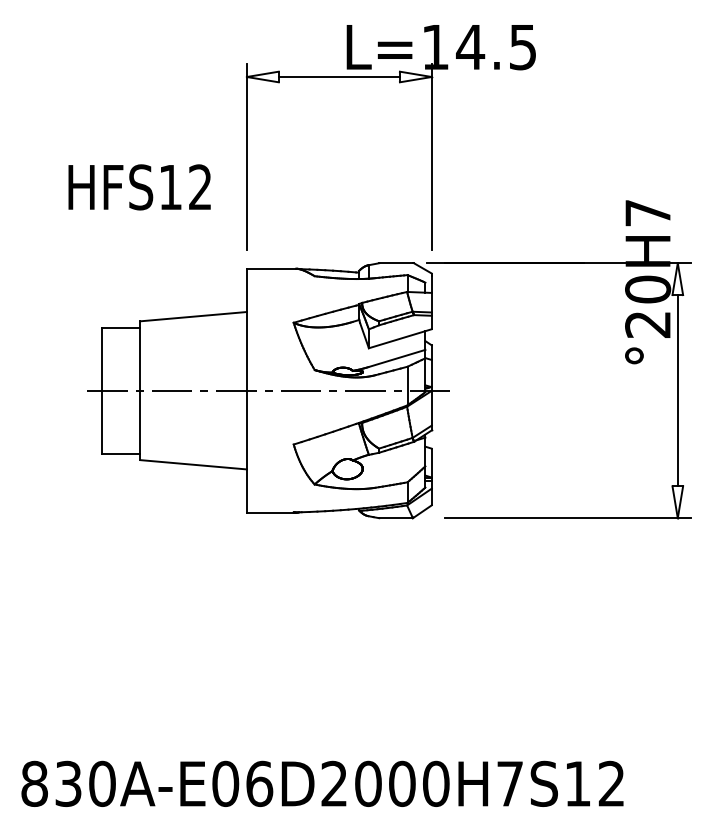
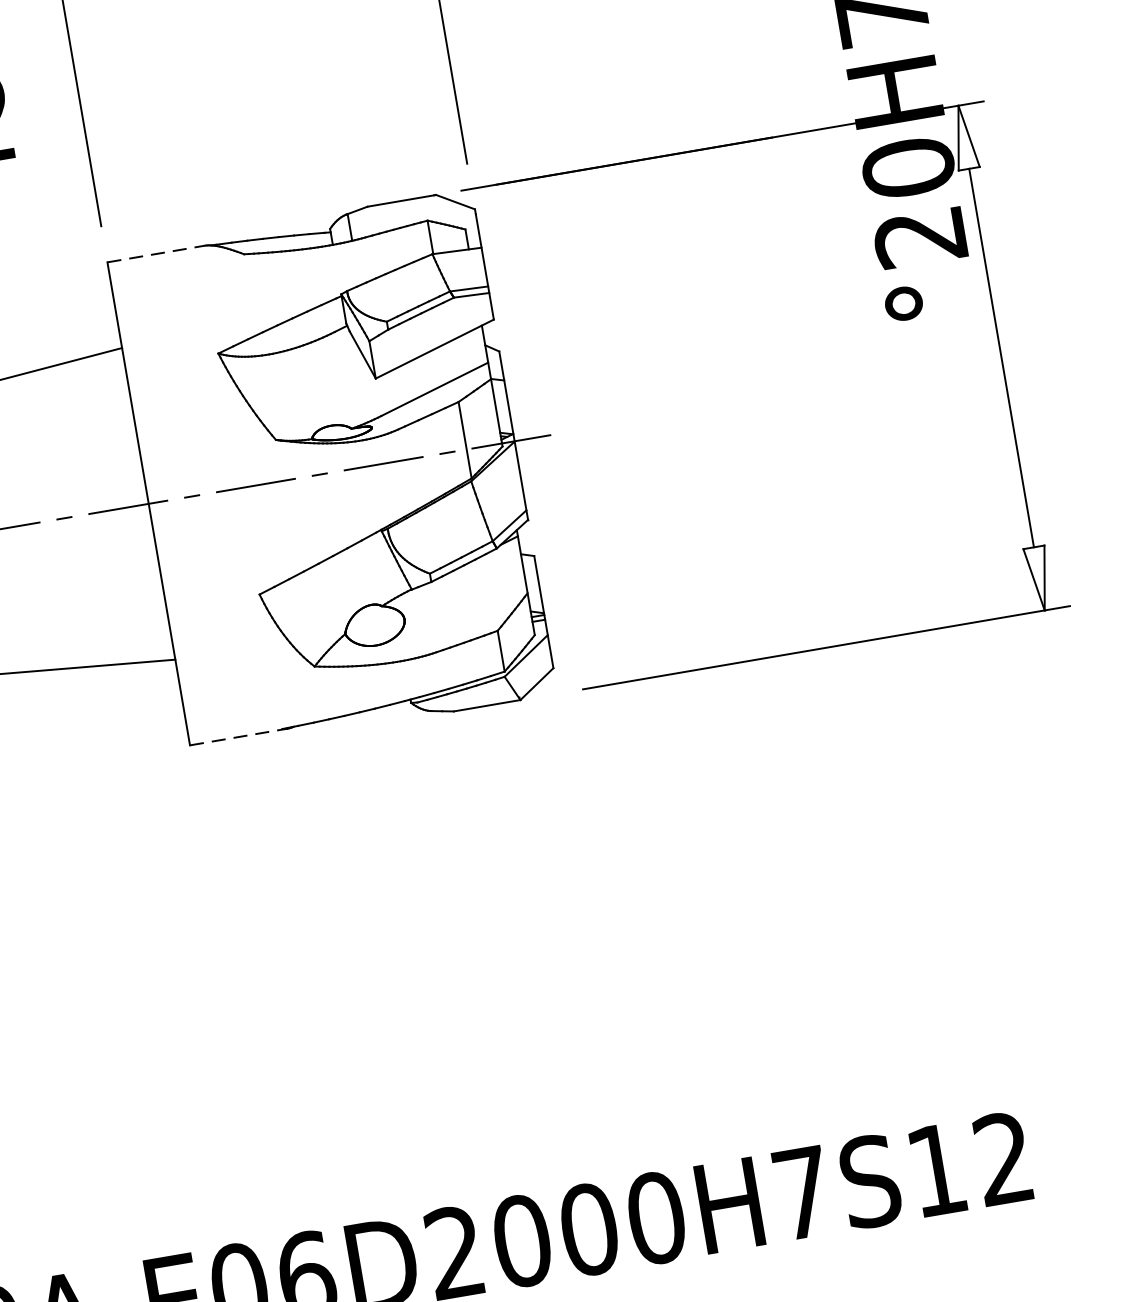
line: (271, 268) -> (156, 253), solid -> dashed
line: (271, 512) -> (238, 736), solid -> dashed

